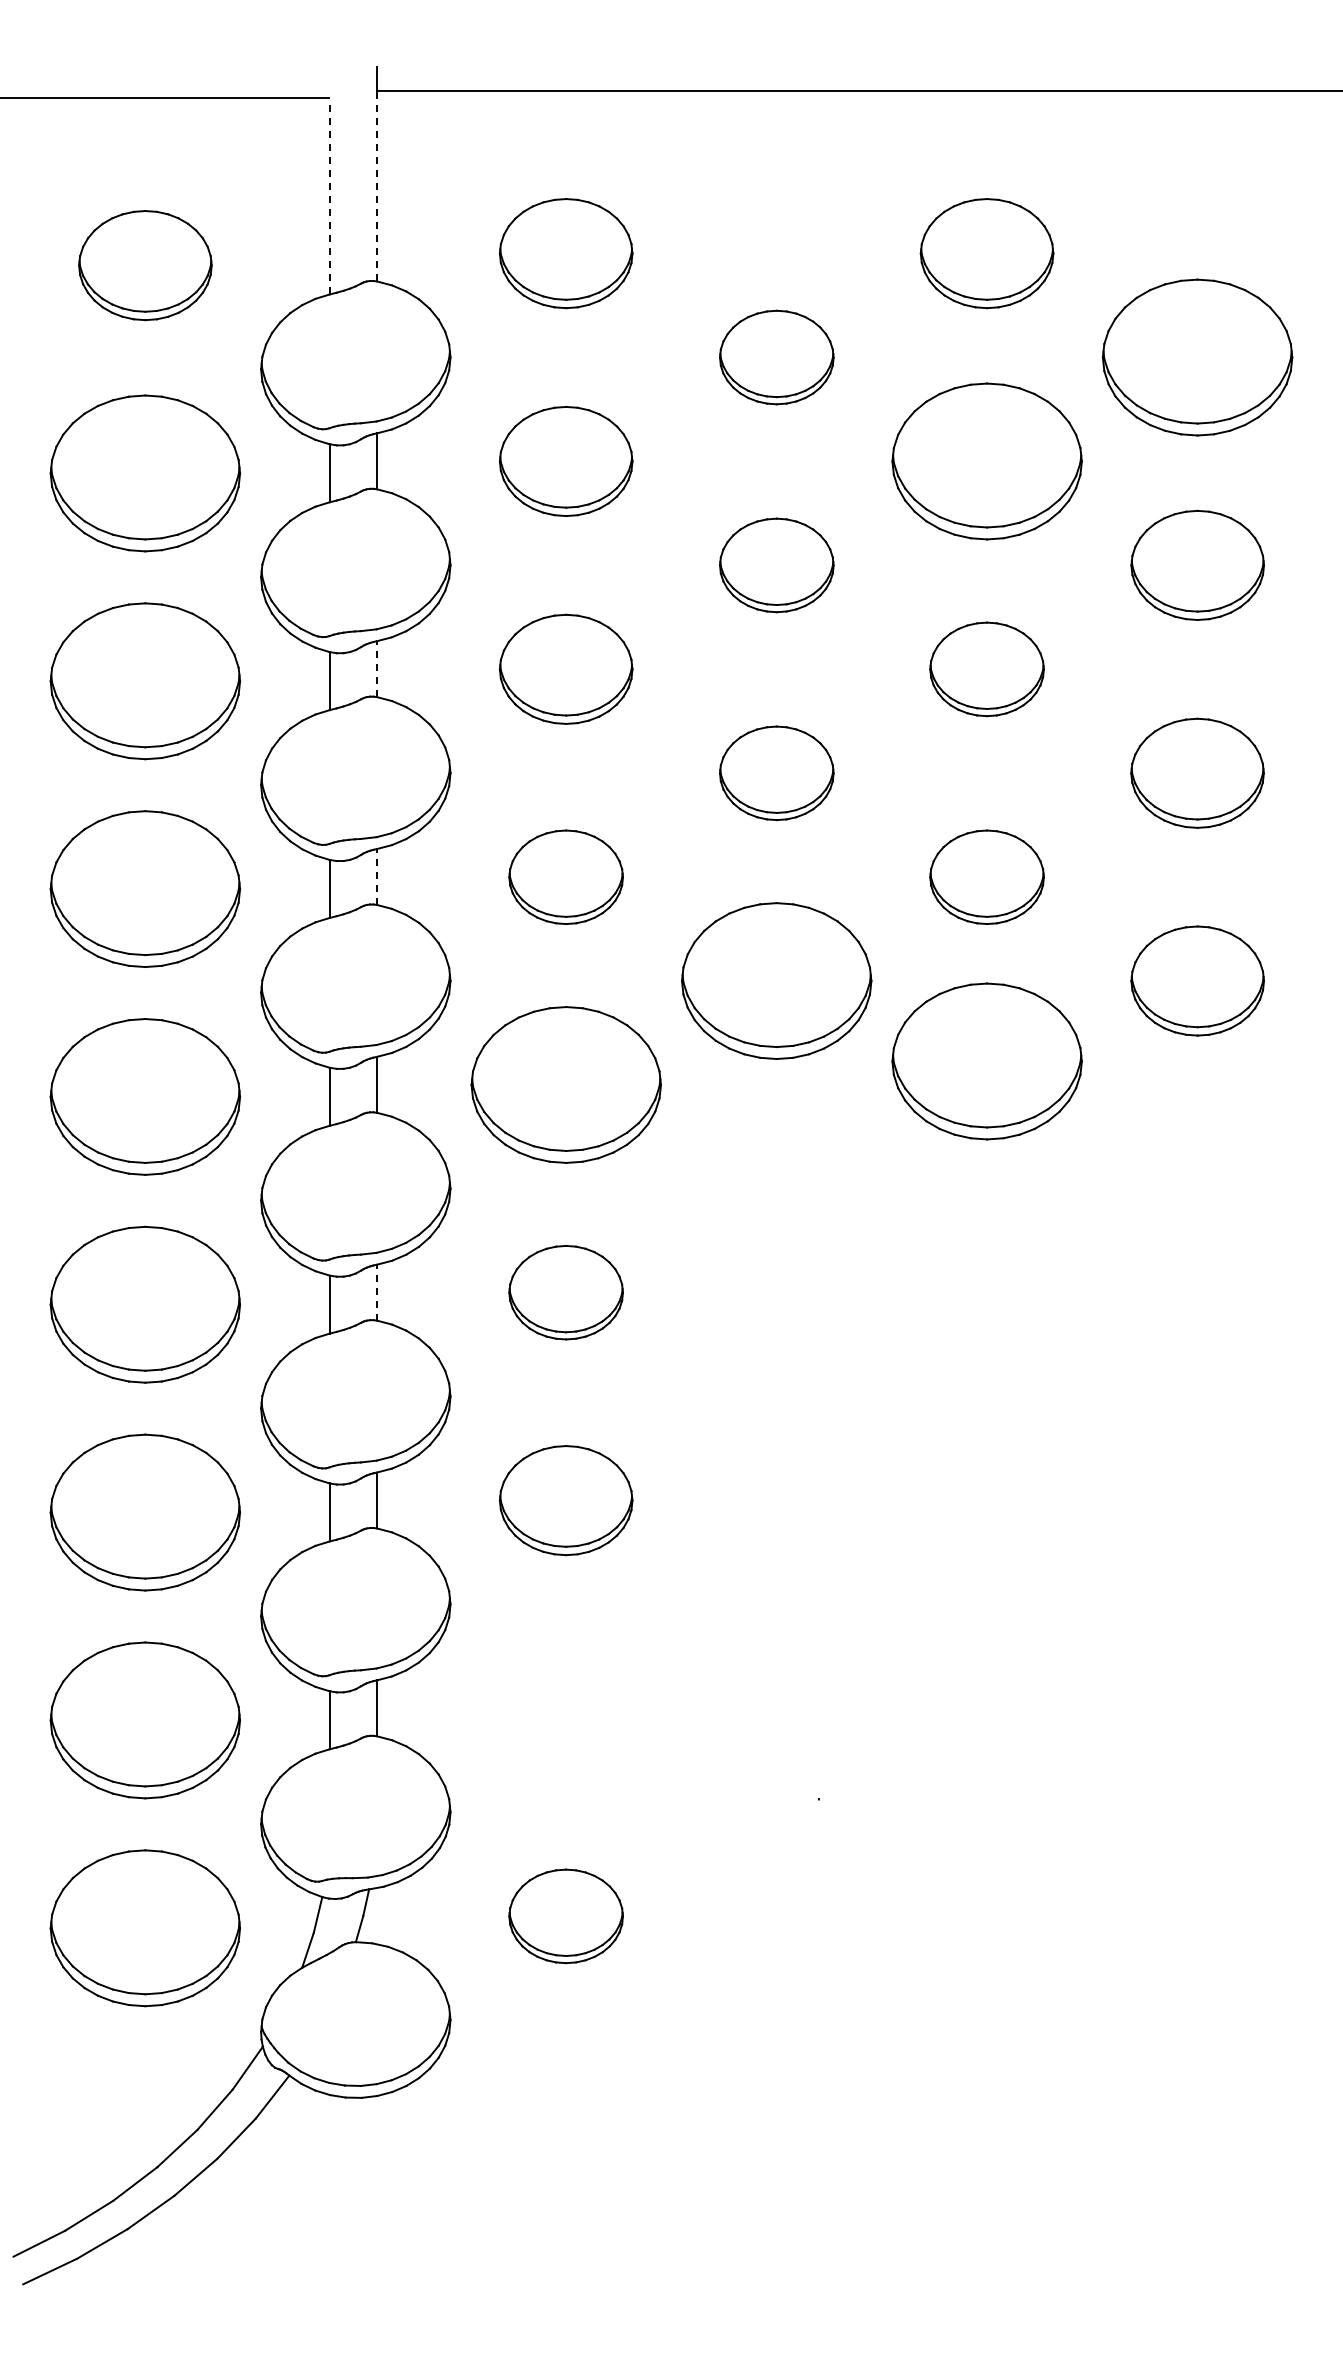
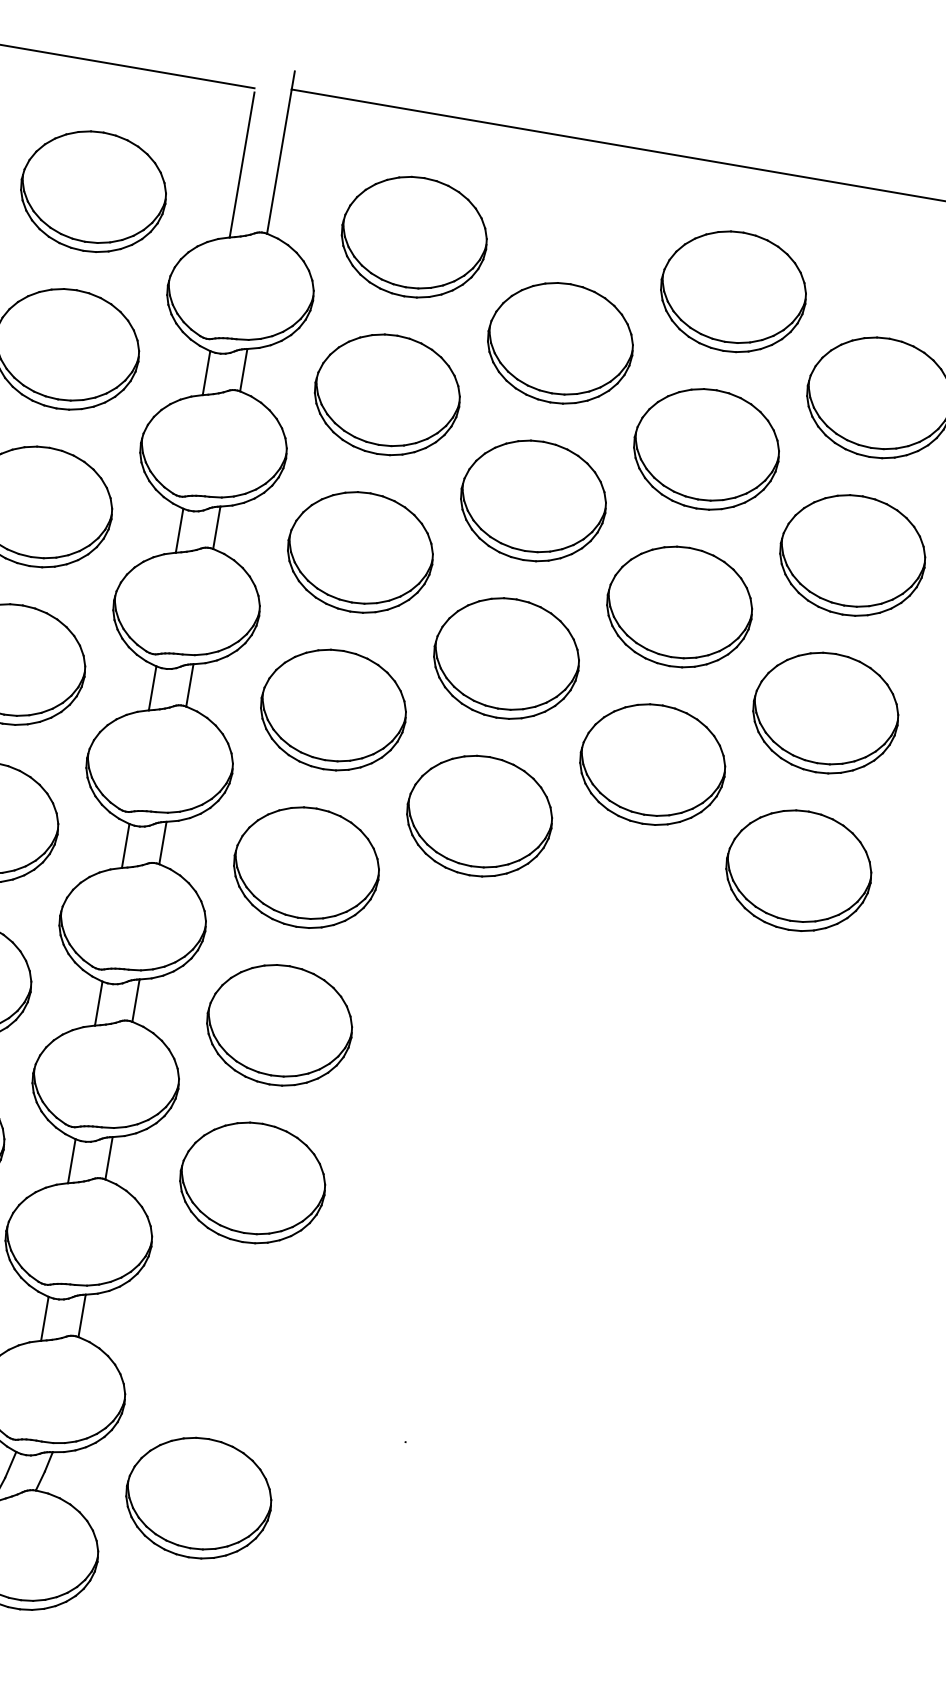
line: (376, 185) -> (279, 160), dashed -> solid
line: (329, 198) -> (241, 164), dashed -> solid
part: (565, 253) -> (413, 236), size x1.43
part: (986, 253) -> (733, 291), size x1.43
part: (145, 265) -> (93, 191), size x1.43
part: (776, 357) -> (560, 343), size x1.67
part: (565, 461) -> (386, 394), size x1.43
part: (776, 565) -> (533, 500), size x1.67
part: (1197, 565) -> (852, 555), size x1.43
line: (376, 669) -> (216, 527), dashed -> solid
part: (565, 669) -> (359, 552), size x1.43
part: (986, 669) -> (679, 607), size x1.67
part: (776, 773) -> (506, 658), size x1.67
part: (1197, 773) -> (825, 713), size x1.43
line: (376, 877) -> (189, 685), dashed -> solid
part: (565, 877) -> (332, 710), size x1.67
part: (986, 877) -> (652, 764), size x1.67
part: (1197, 980) -> (798, 870), size x1.43
part: (986, 1061) -> (628, 904), removed
line: (376, 1292) -> (135, 1000), dashed -> solid
part: (565, 1292) -> (279, 1024), size x1.67
part: (565, 1500) -> (252, 1182), size x1.43
part: (565, 1916) -> (198, 1498), size x1.67

